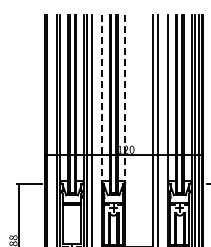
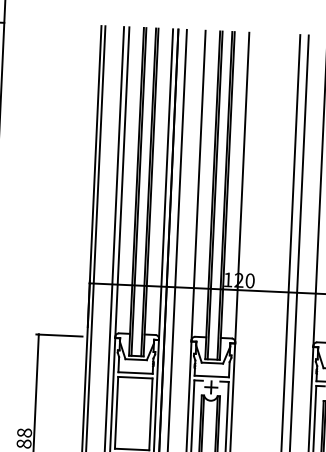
line: (101, 99) -> (198, 185), dashed -> solid
line: (125, 99) -> (242, 187), dashed -> solid

